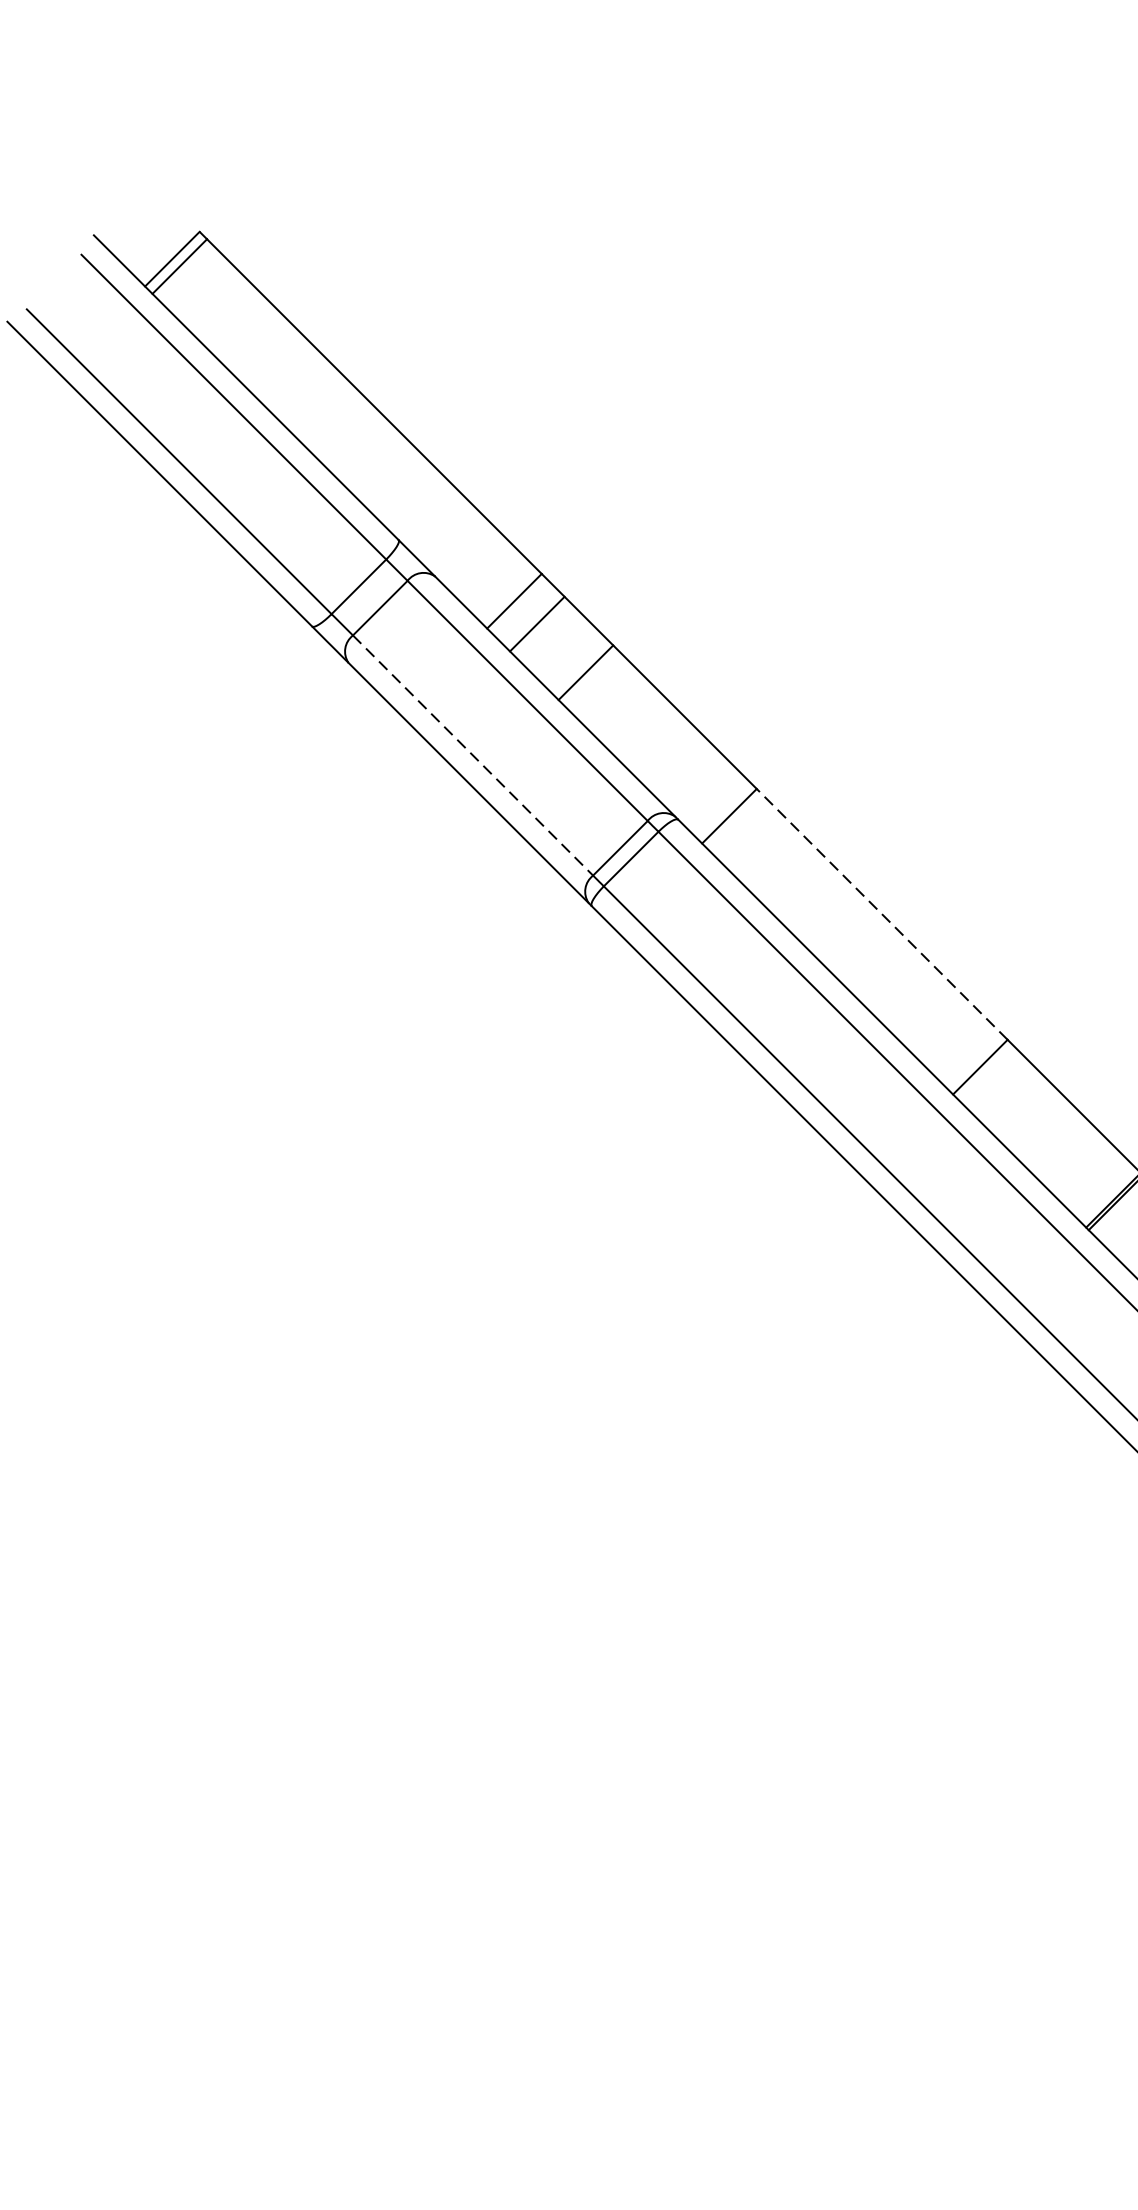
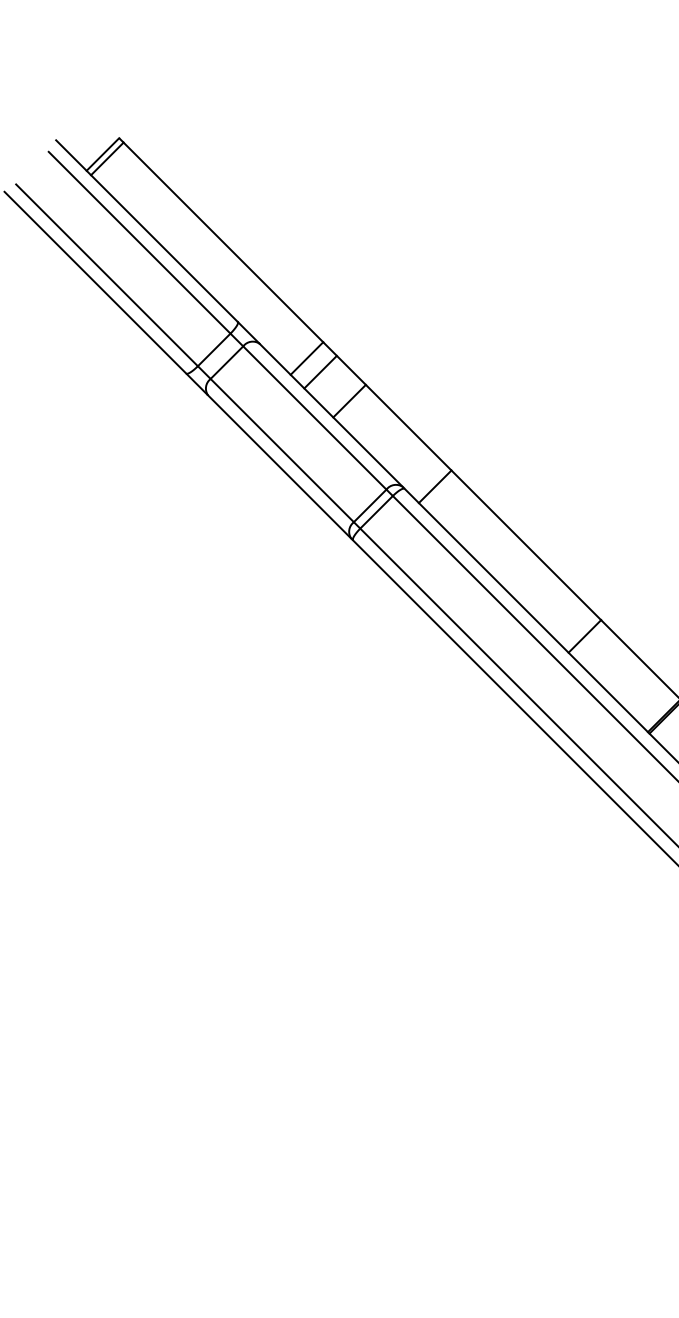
line: (473, 755) -> (282, 450), dashed -> solid
line: (882, 914) -> (526, 545), dashed -> solid

